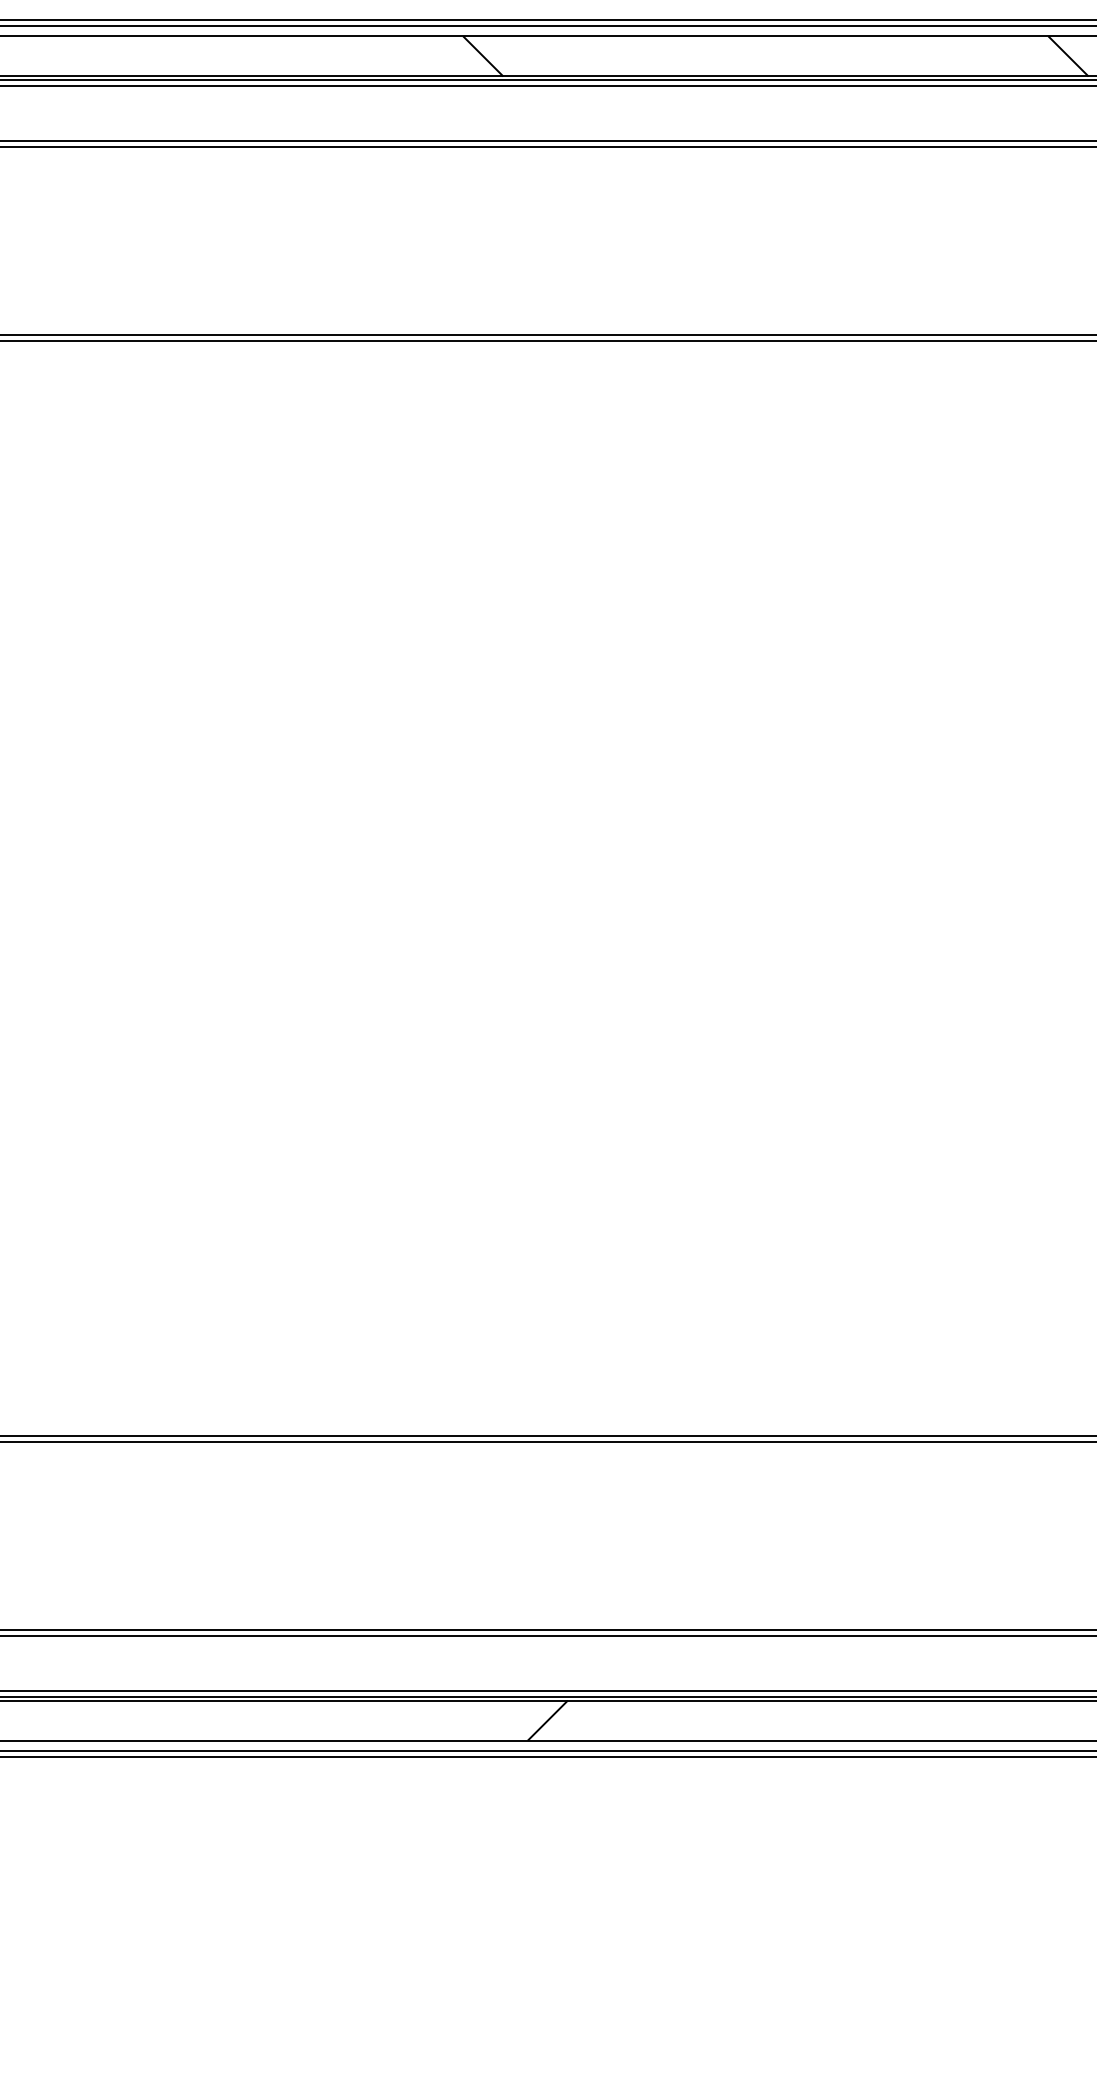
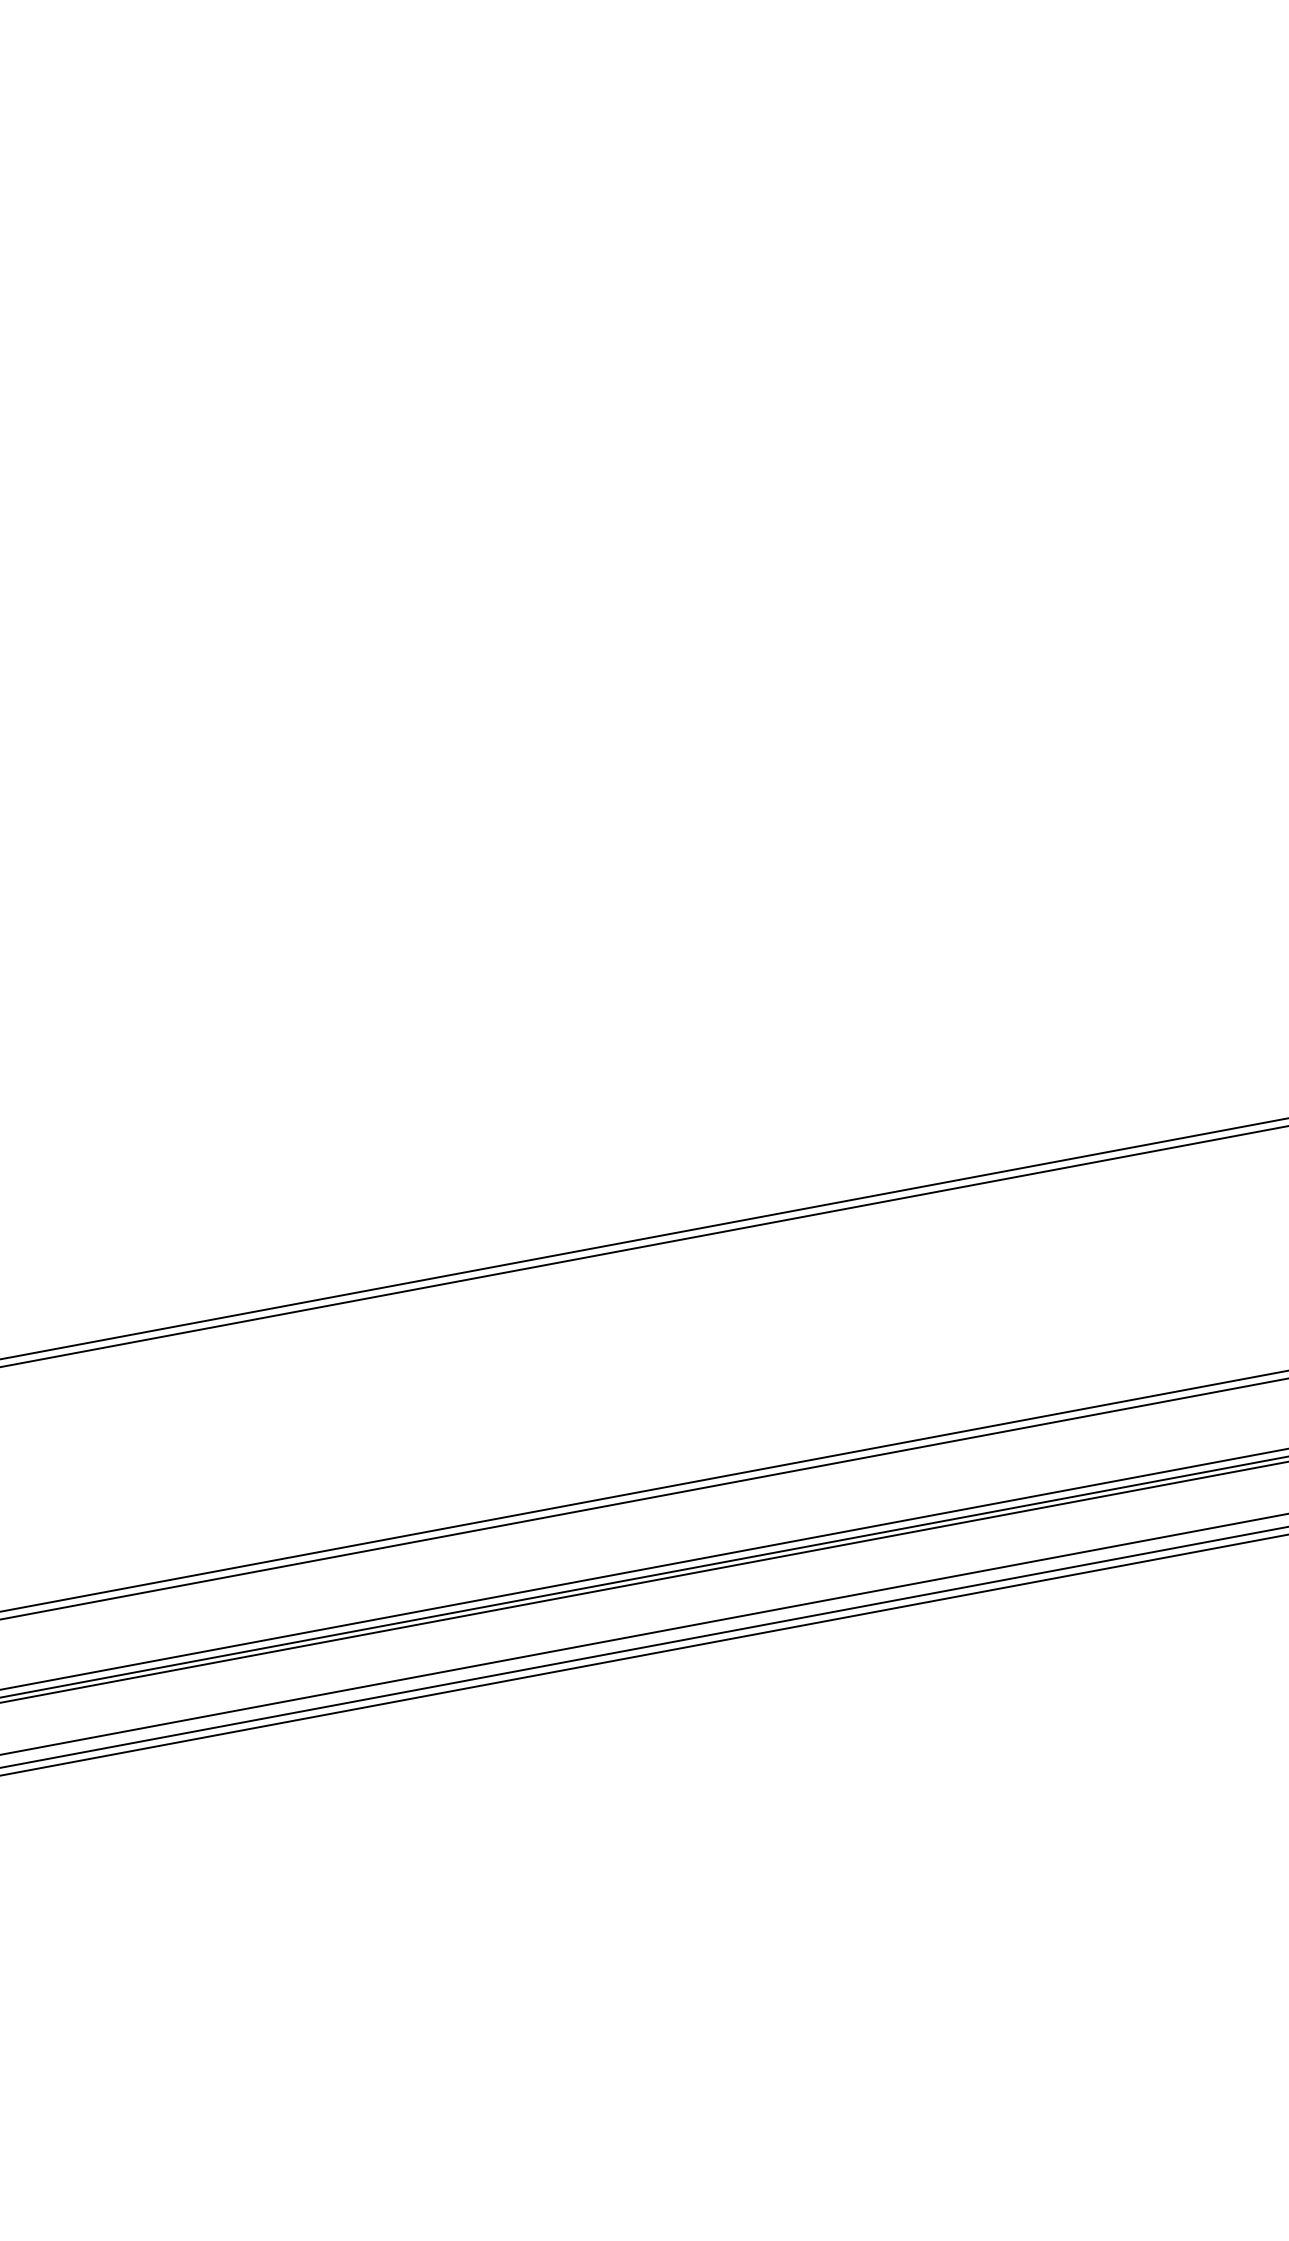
hatch: (547, 1720) -> (886, 1562), removed

